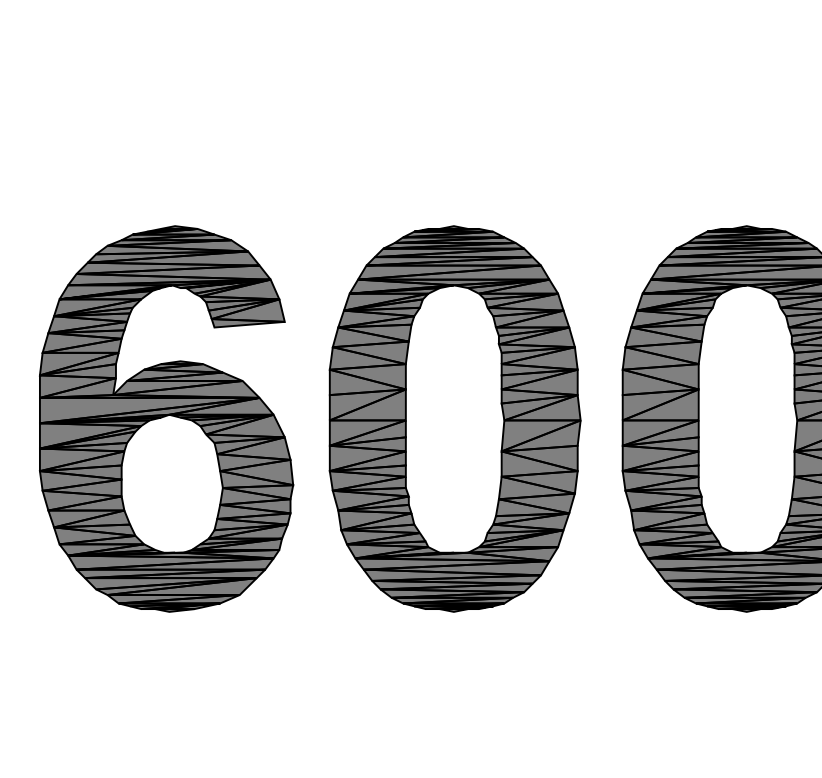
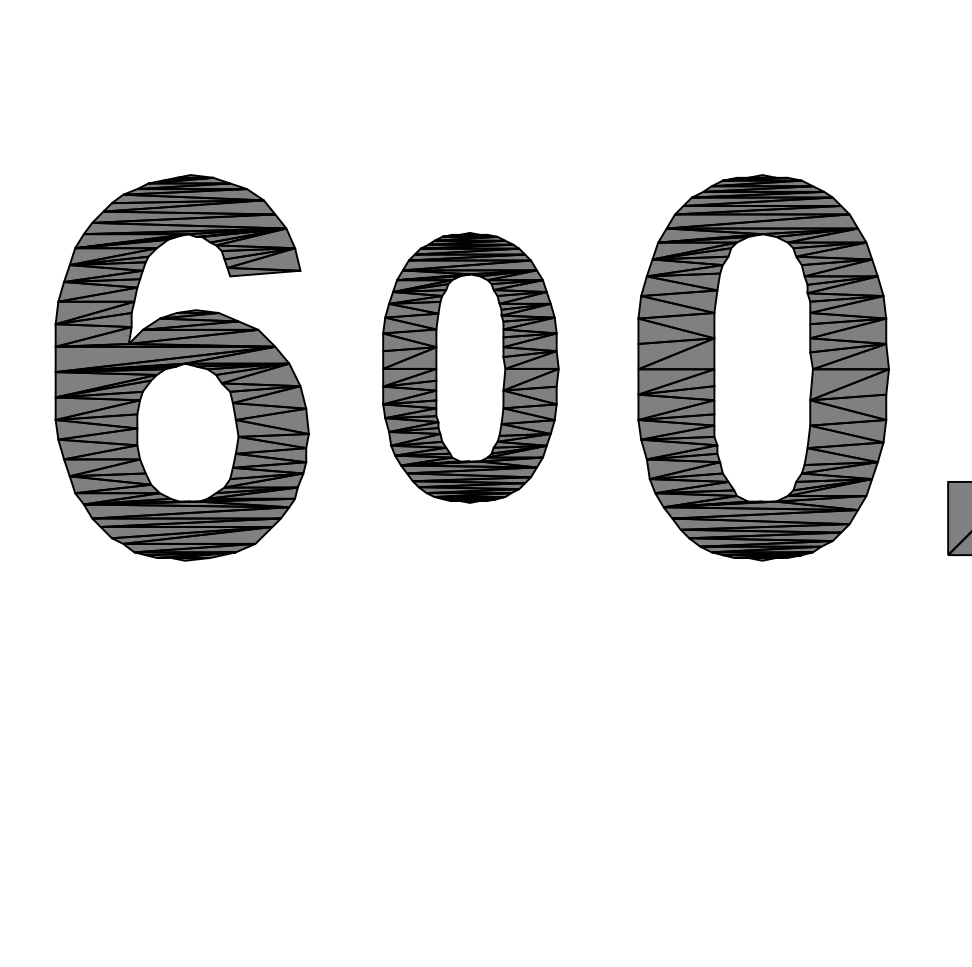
part: (454, 418) -> (470, 367), size x0.7

